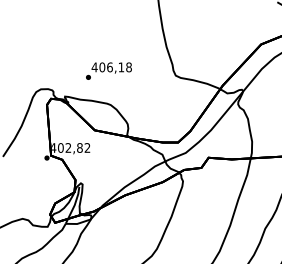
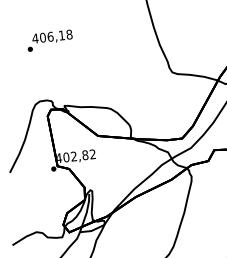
text: (108, 70) -> (49, 40), moved

